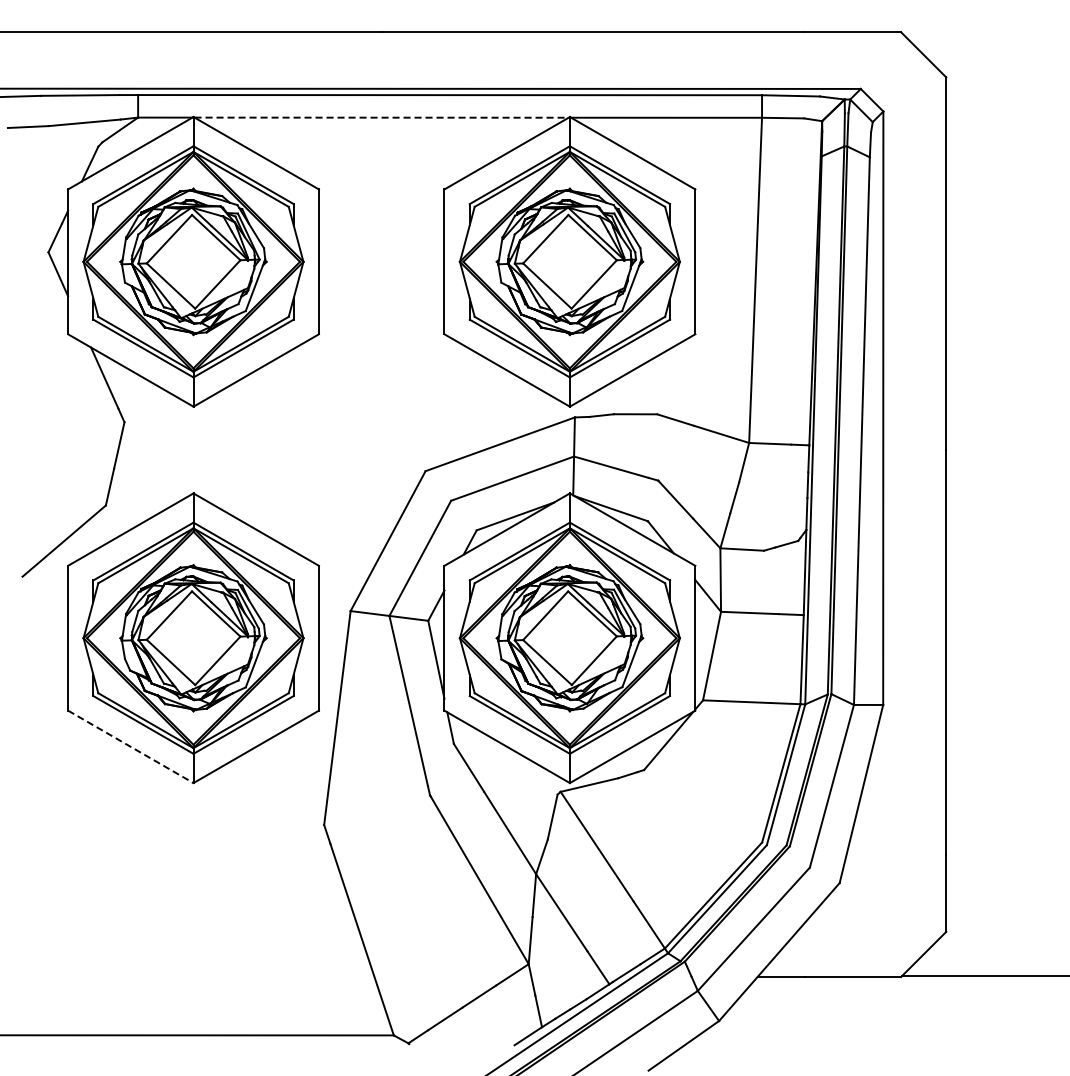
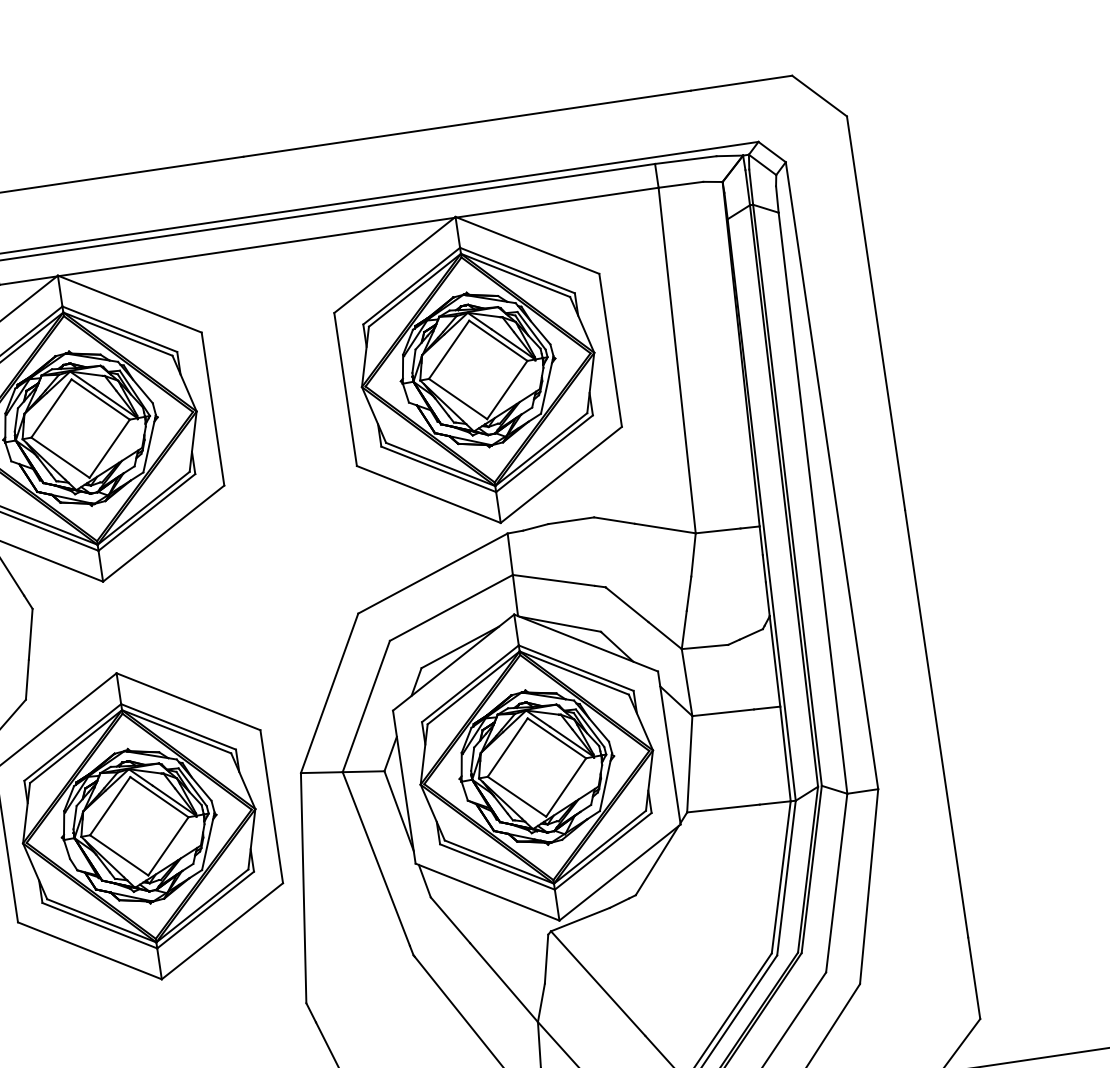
line: (382, 117) -> (257, 246), dashed -> solid
line: (131, 747) -> (90, 951), dashed -> solid

